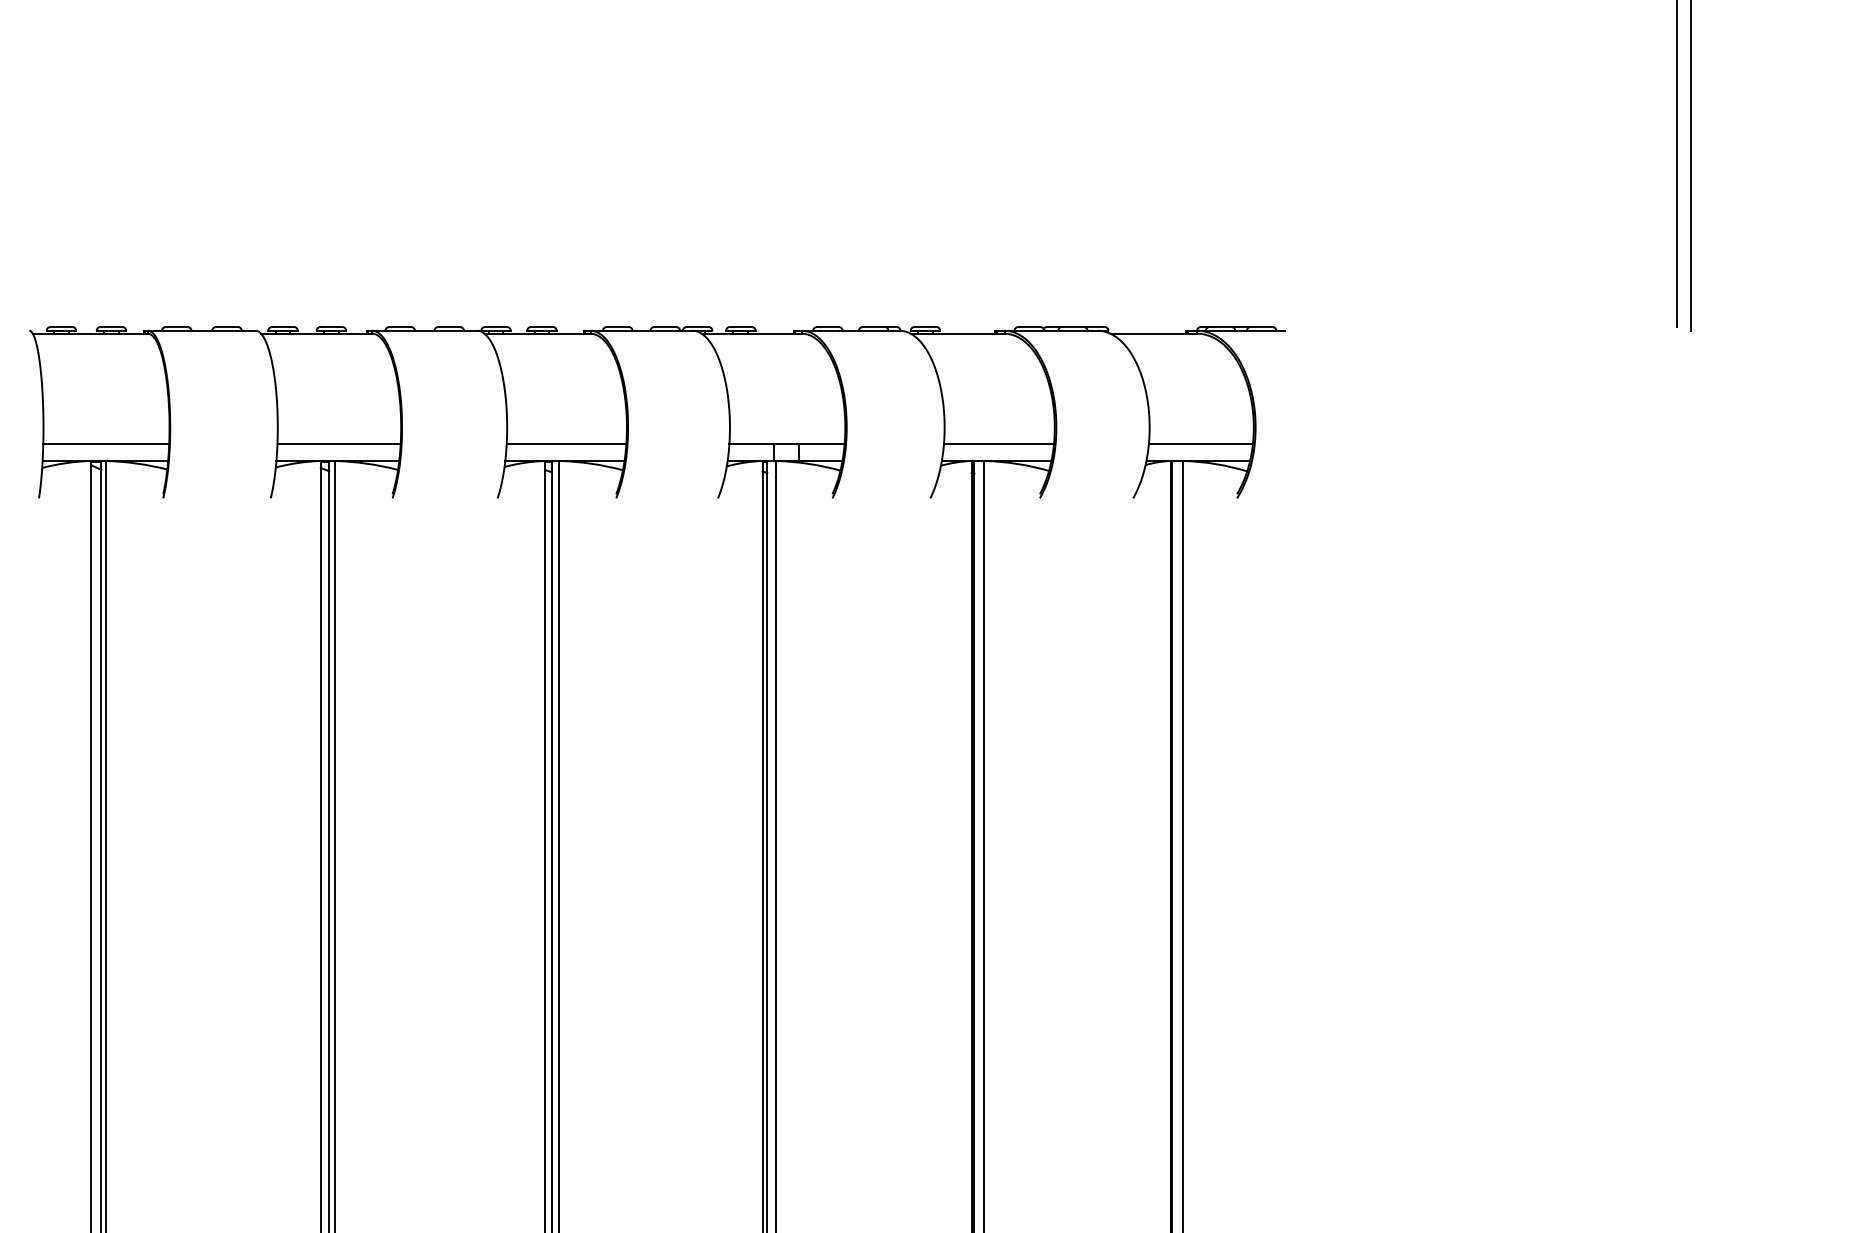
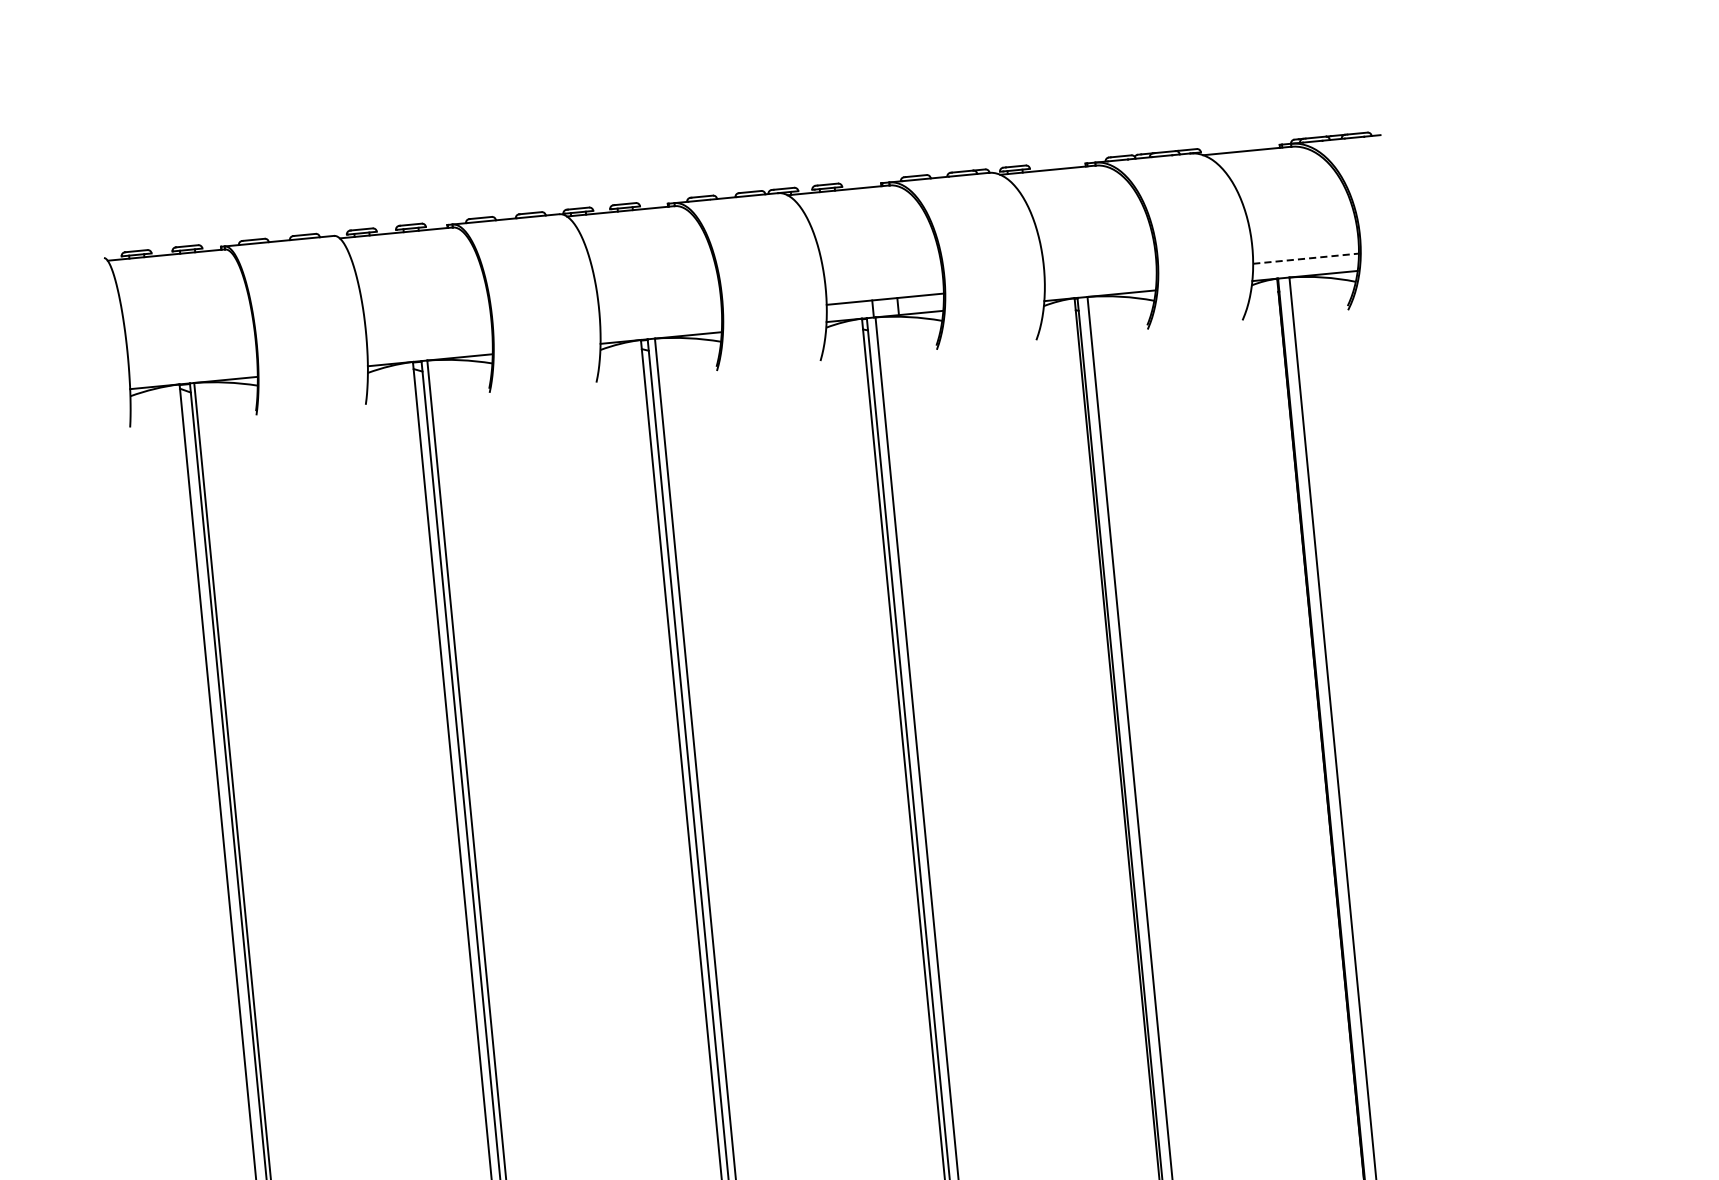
line: (106, 444) -> (193, 366), removed
line: (338, 444) -> (429, 343), removed
line: (566, 444) -> (661, 321), removed
line: (998, 444) -> (1100, 278), removed
line: (1201, 444) -> (1306, 258), solid -> dashed

